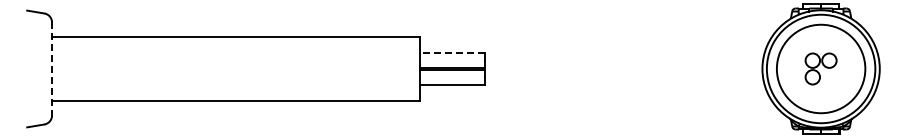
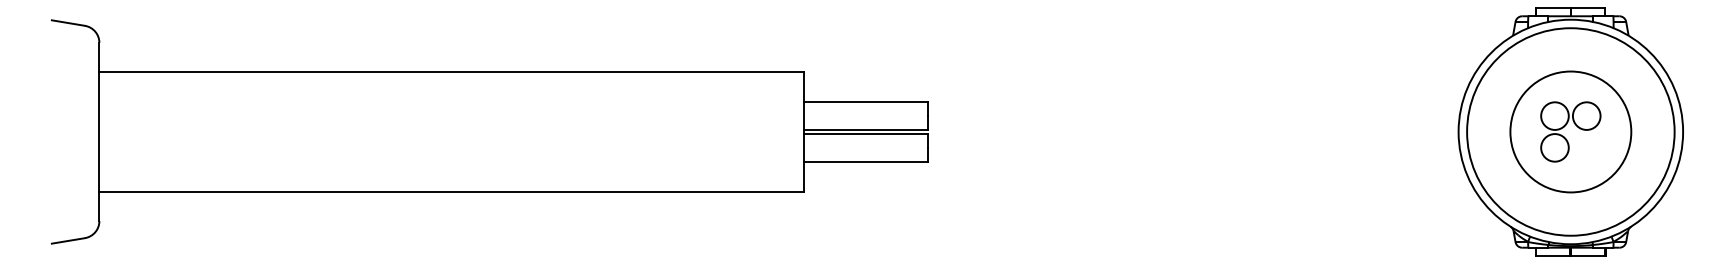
line: (452, 53) -> (865, 102), dashed -> solid
line: (52, 68) -> (100, 131), dashed -> solid
circle: (820, 68) -> (1569, 131), size x0.71

